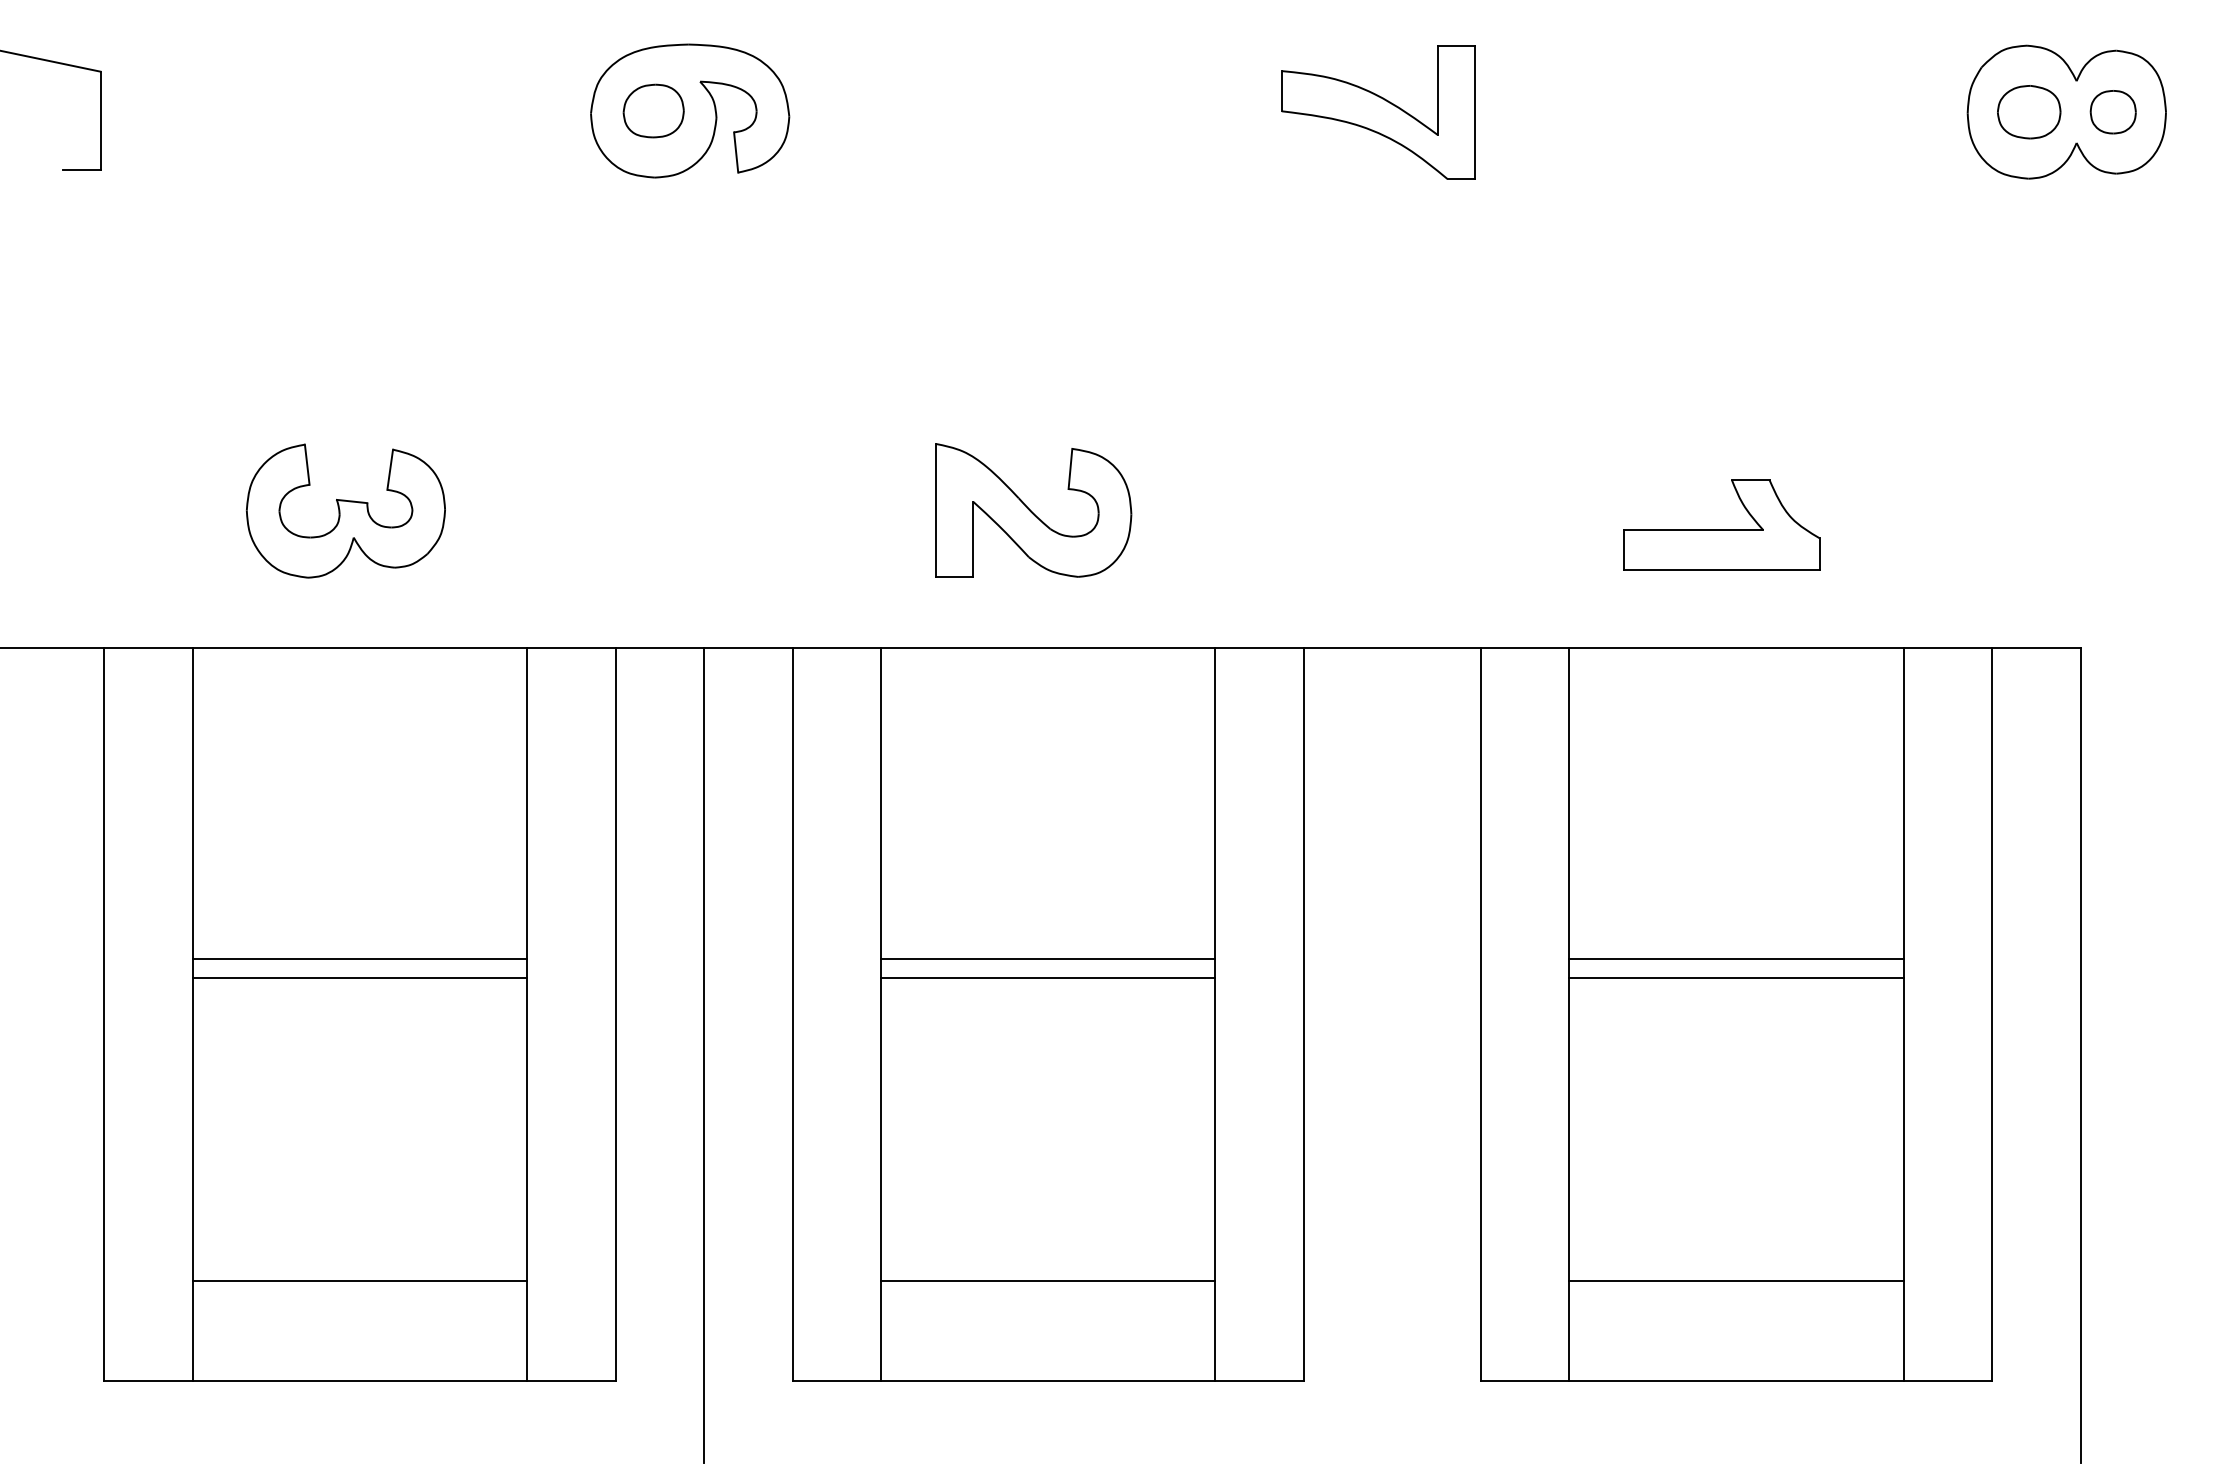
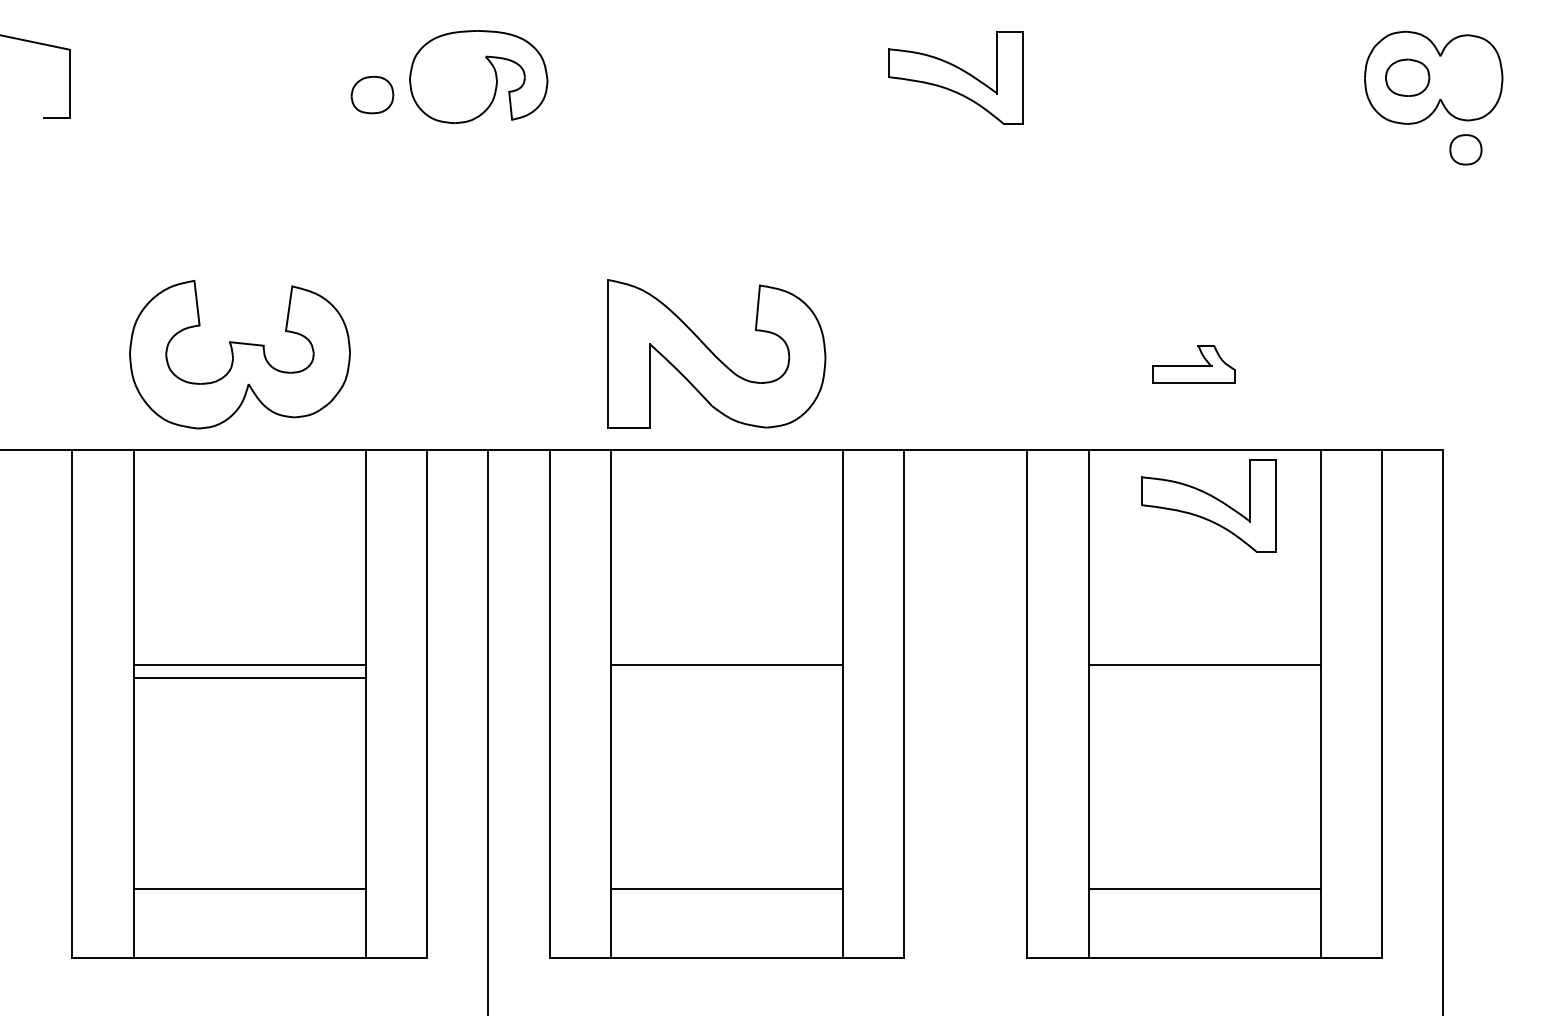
part: (653, 110) -> (372, 94), moved
part: (2112, 111) -> (1465, 149), moved
part: (345, 511) -> (239, 354), size x1.6
part: (1032, 511) -> (716, 354), size x1.6
part: (1720, 525) -> (1193, 364), size x0.6
part: (1742, 728) -> (1208, 505), added
line: (1048, 978) -> (727, 678), removed
line: (1736, 978) -> (1204, 678), removed

